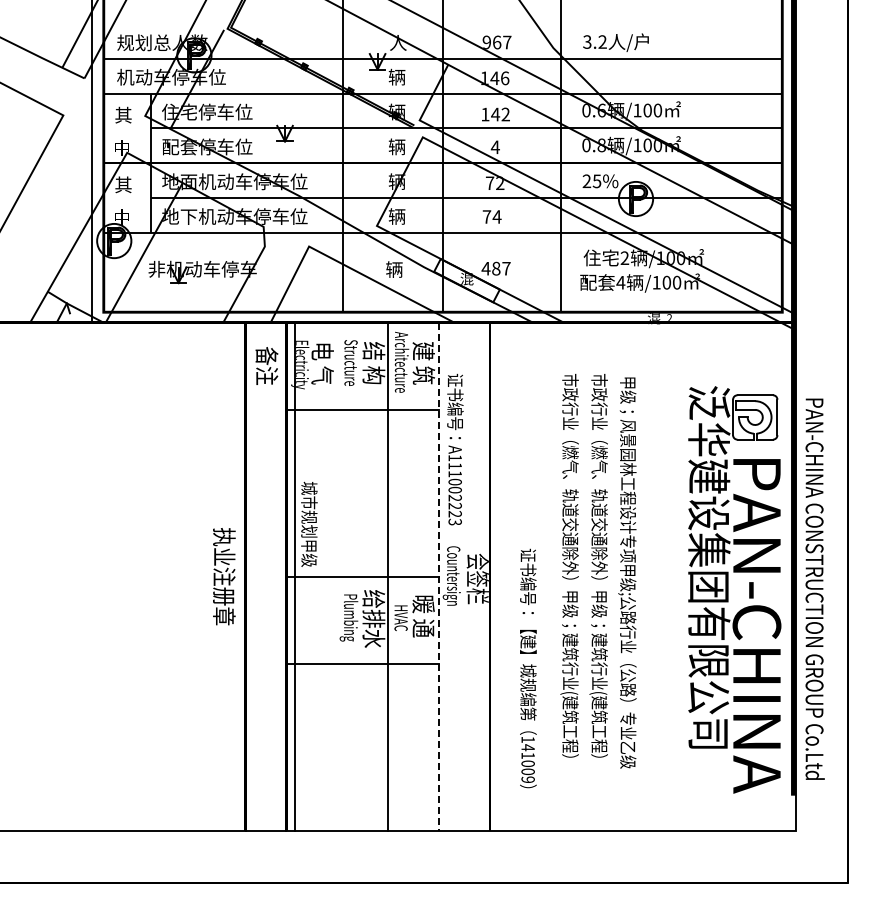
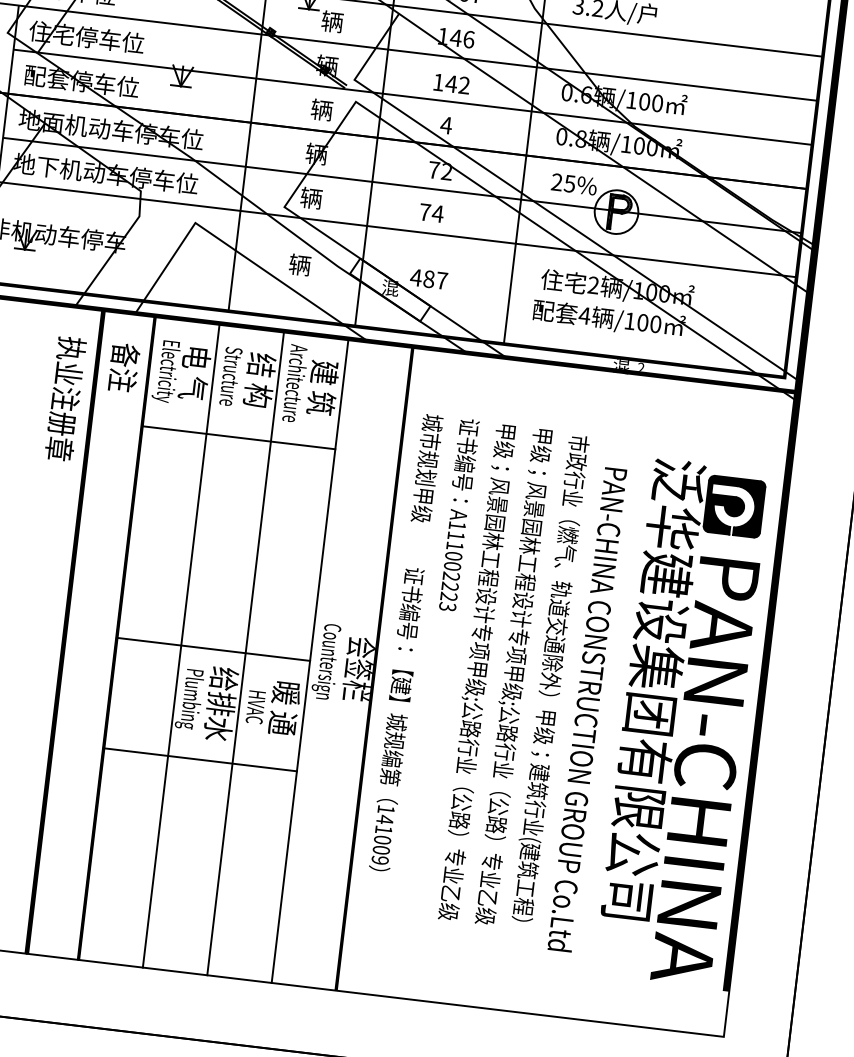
fill: (755, 417) -> (734, 506), added
text: (455, 449) -> (459, 514), moved
text: (309, 523) -> (427, 467), moved
text: (569, 569) -> (476, 671), 市政行业（燃气、轨道交通除外）甲级；建筑行业(建筑工程） -> 甲级；风景园林工程设计专项甲级;公路行业（公路）专业乙级
text: (598, 569) -> (513, 675), 市政行业（燃气、轨道交通除外）甲级；建筑行业(建筑工程） -> 甲级；风景园林工程设计专项甲级;公路行业（公路）专业乙级
text: (627, 572) -> (549, 683), 甲级；风景园林工程设计专项甲级;公路行业（公路）专业乙级 -> 市政行业（燃气、轨道交通除外）甲级；建筑行业(建筑工程）
text: (224, 576) -> (65, 398), moved
line: (295, 576) -> (181, 644), moved
line: (439, 577) -> (310, 661), dashed -> solid
text: (814, 588) -> (587, 708), moved
text: (528, 668) -> (397, 719), moved

